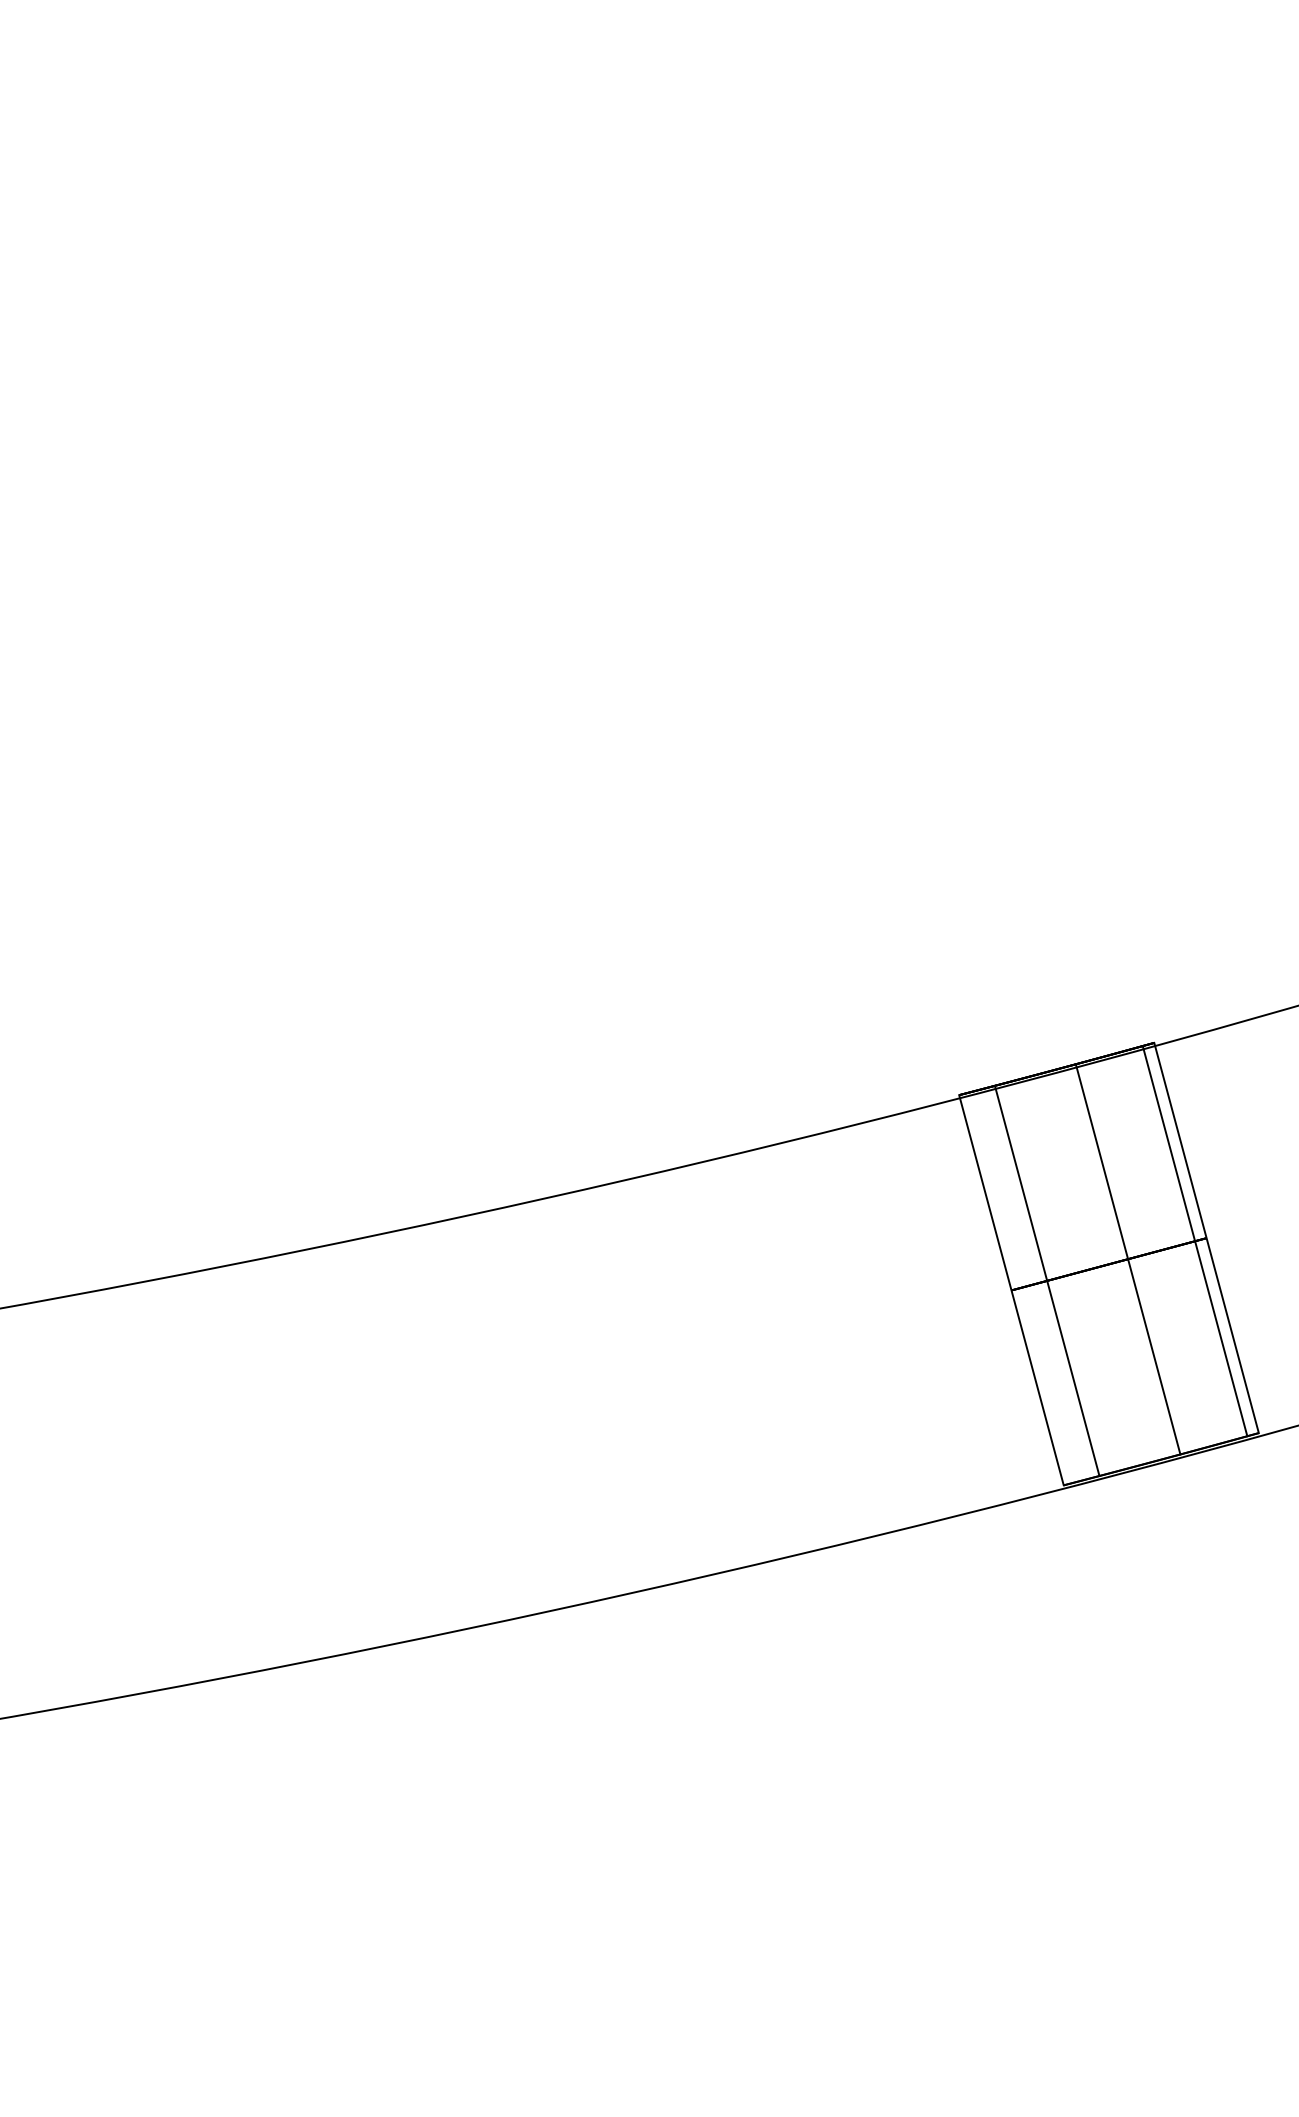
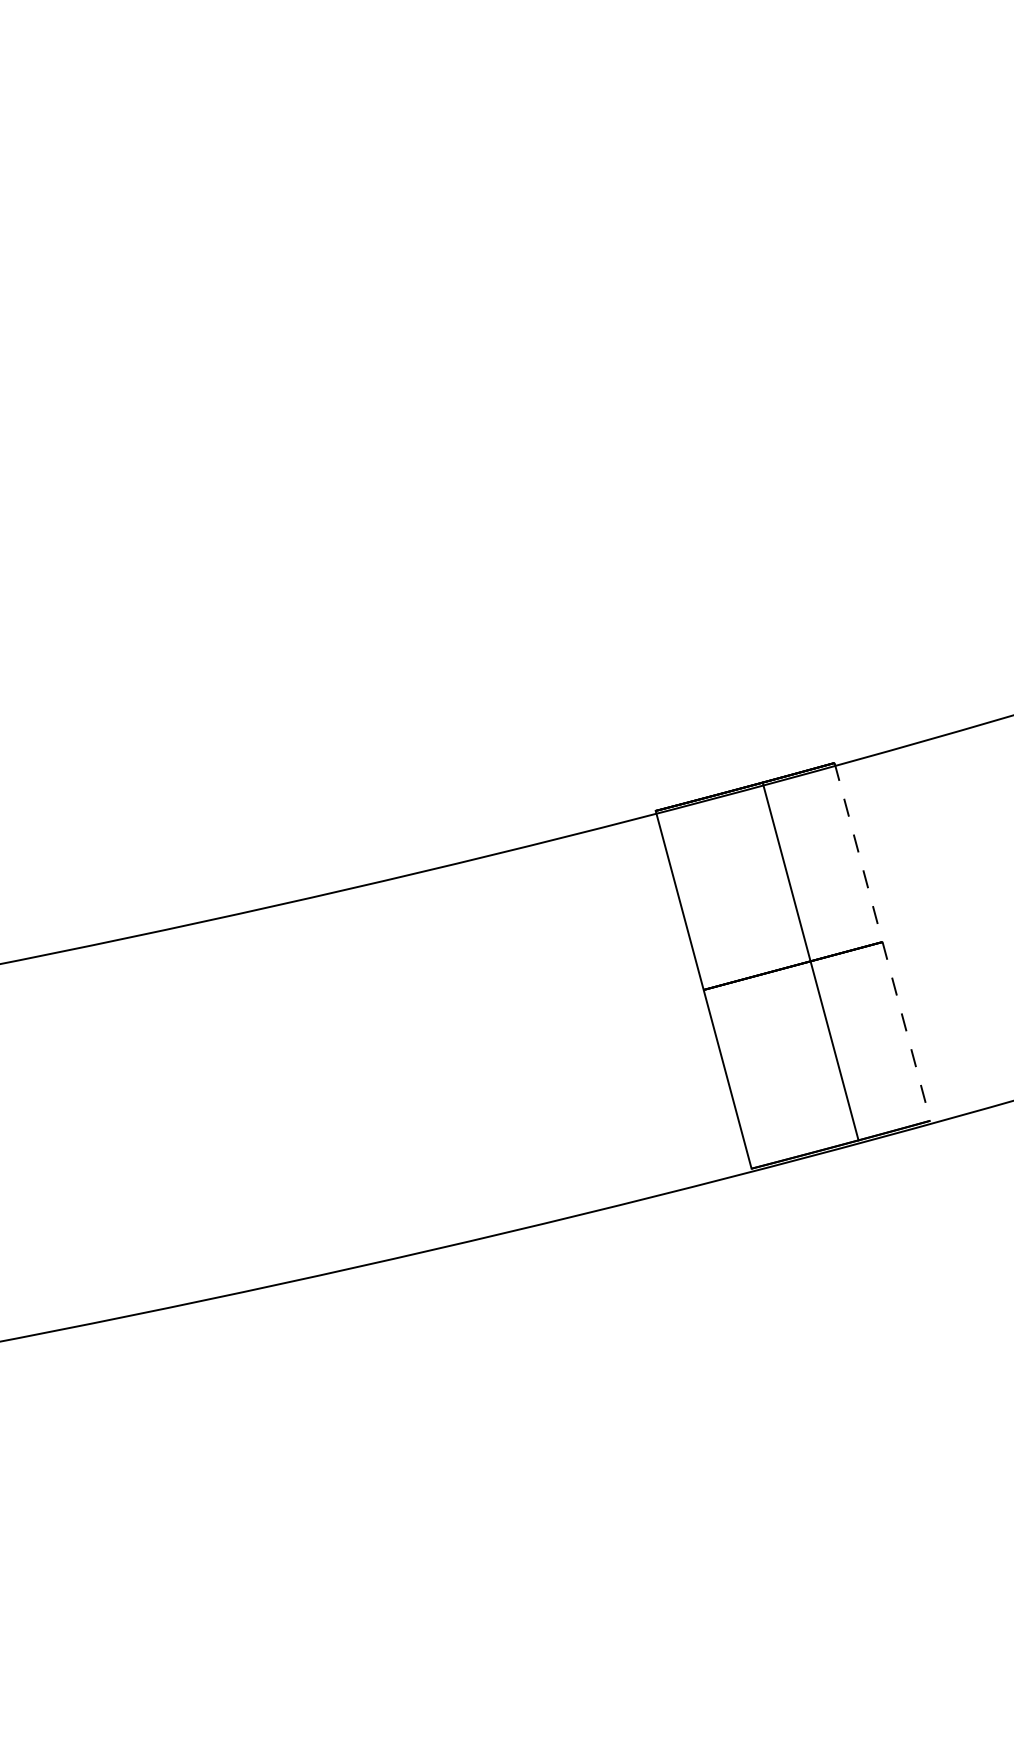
line: (1206, 1237) -> (882, 941), solid -> dashed
line: (1194, 1241) -> (871, 945), removed
line: (1046, 1280) -> (735, 980), removed

